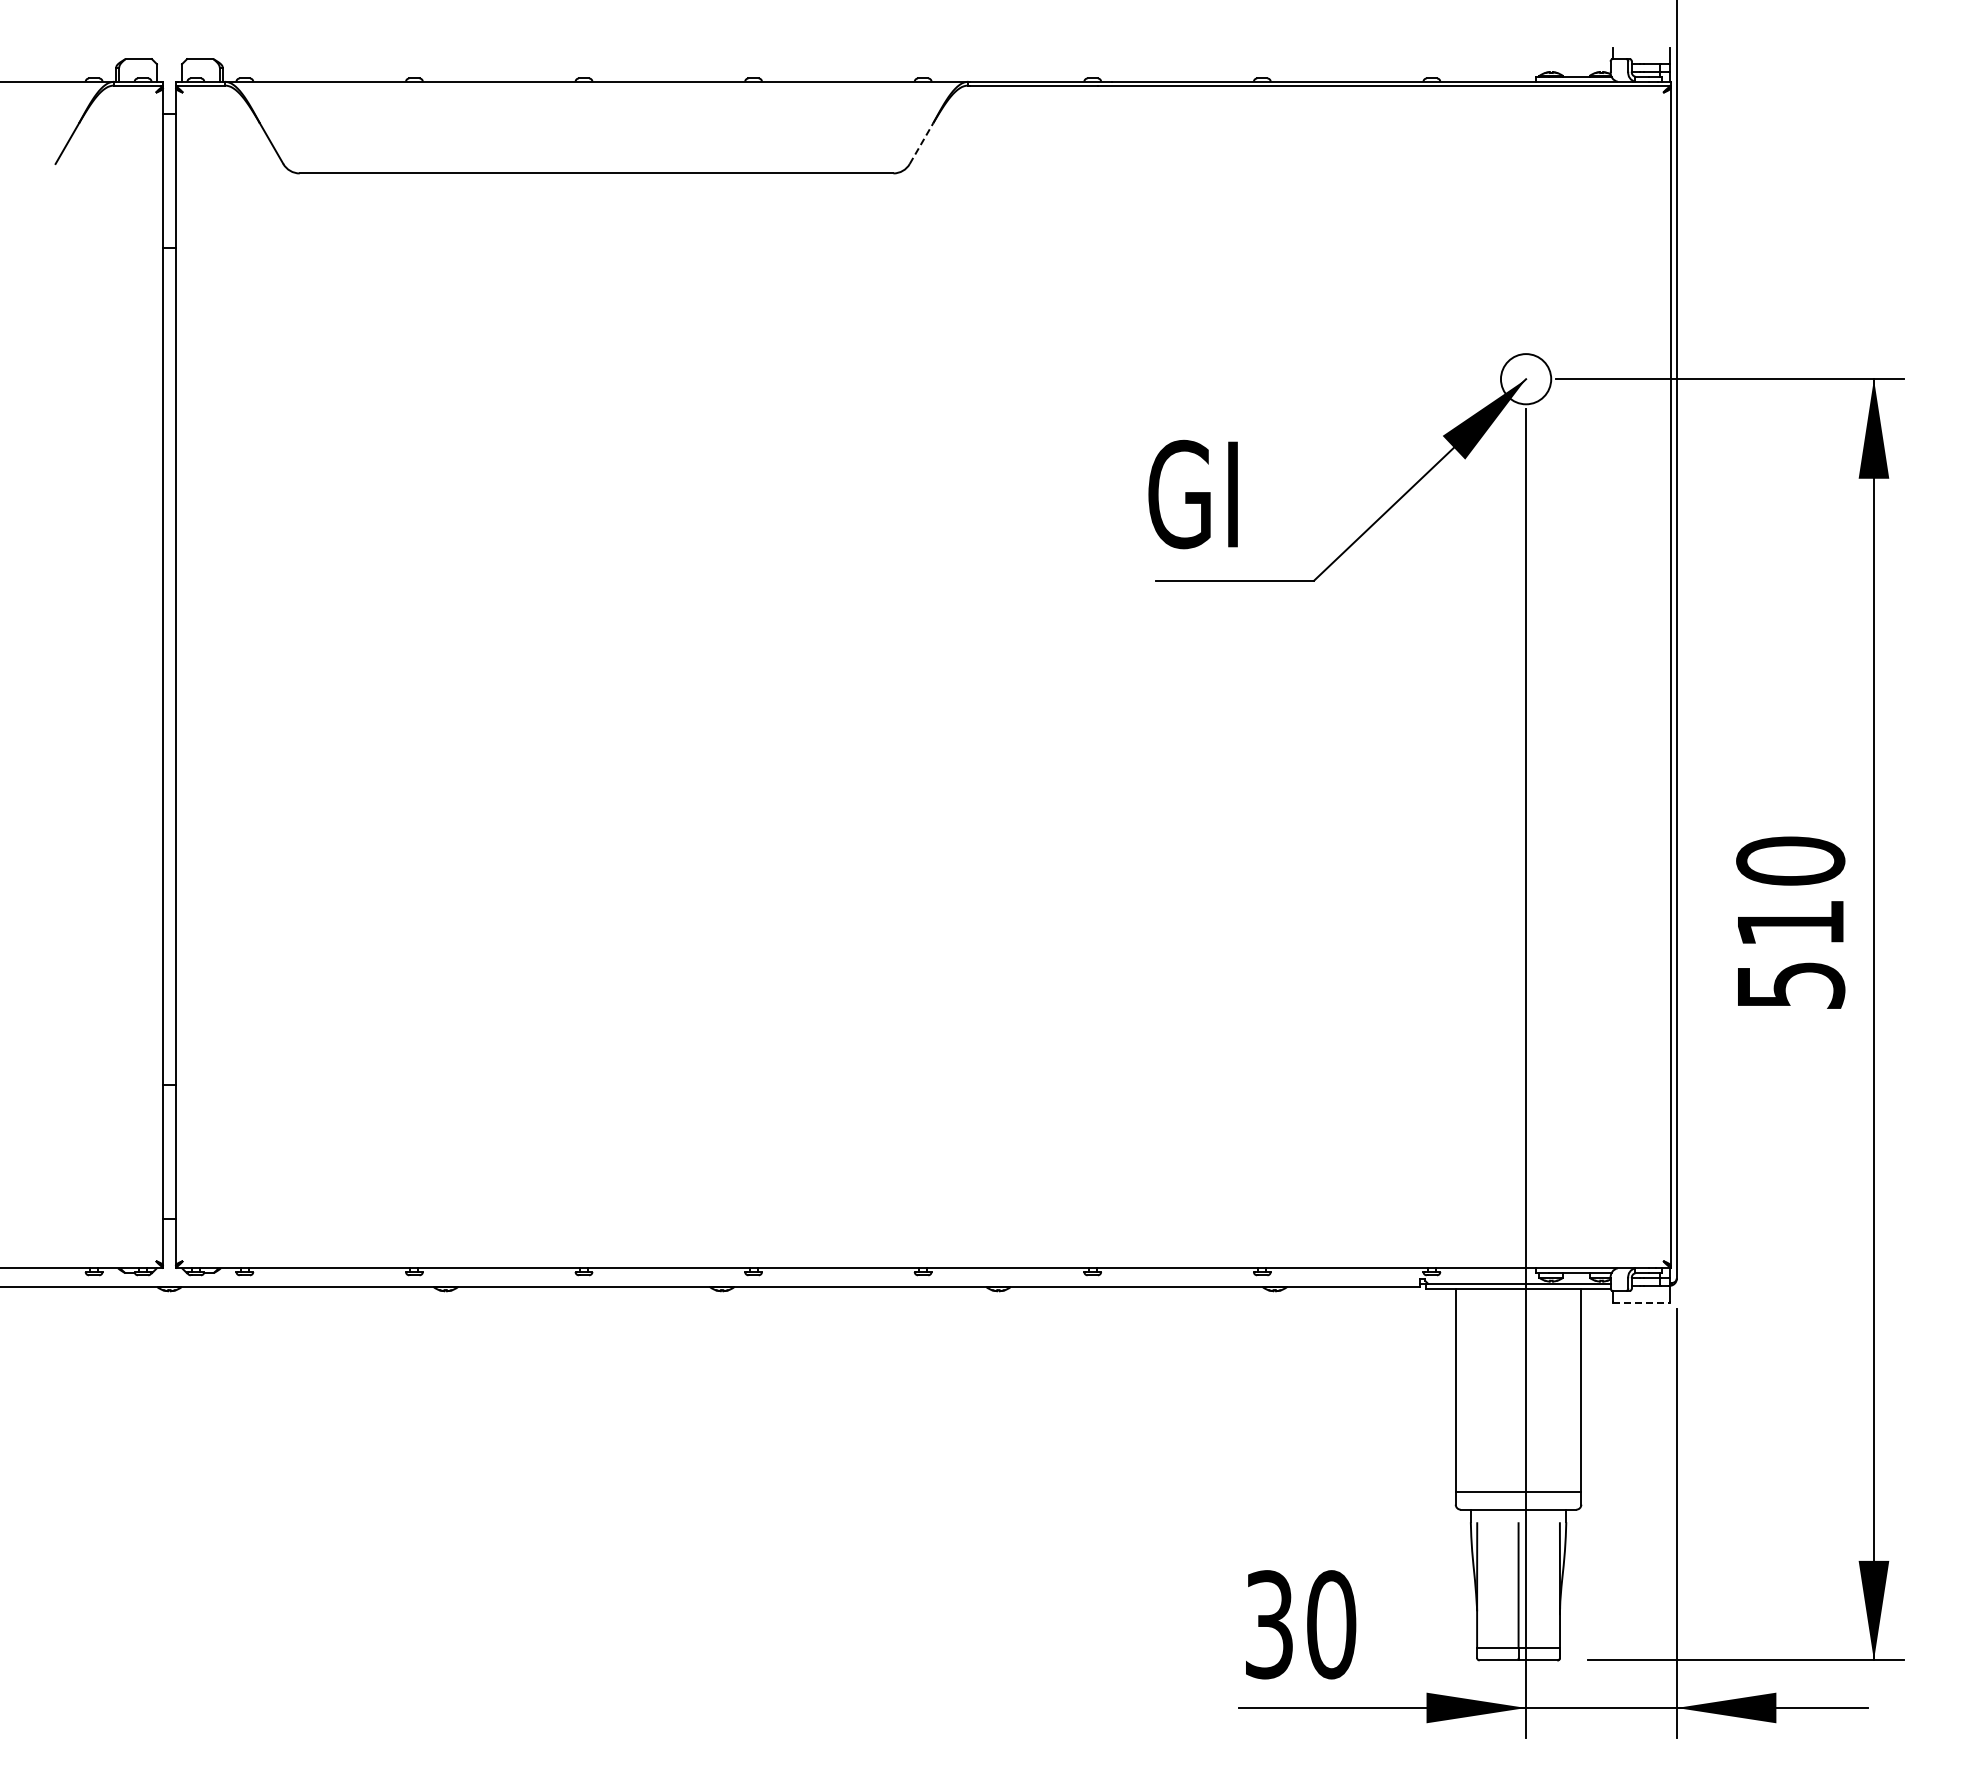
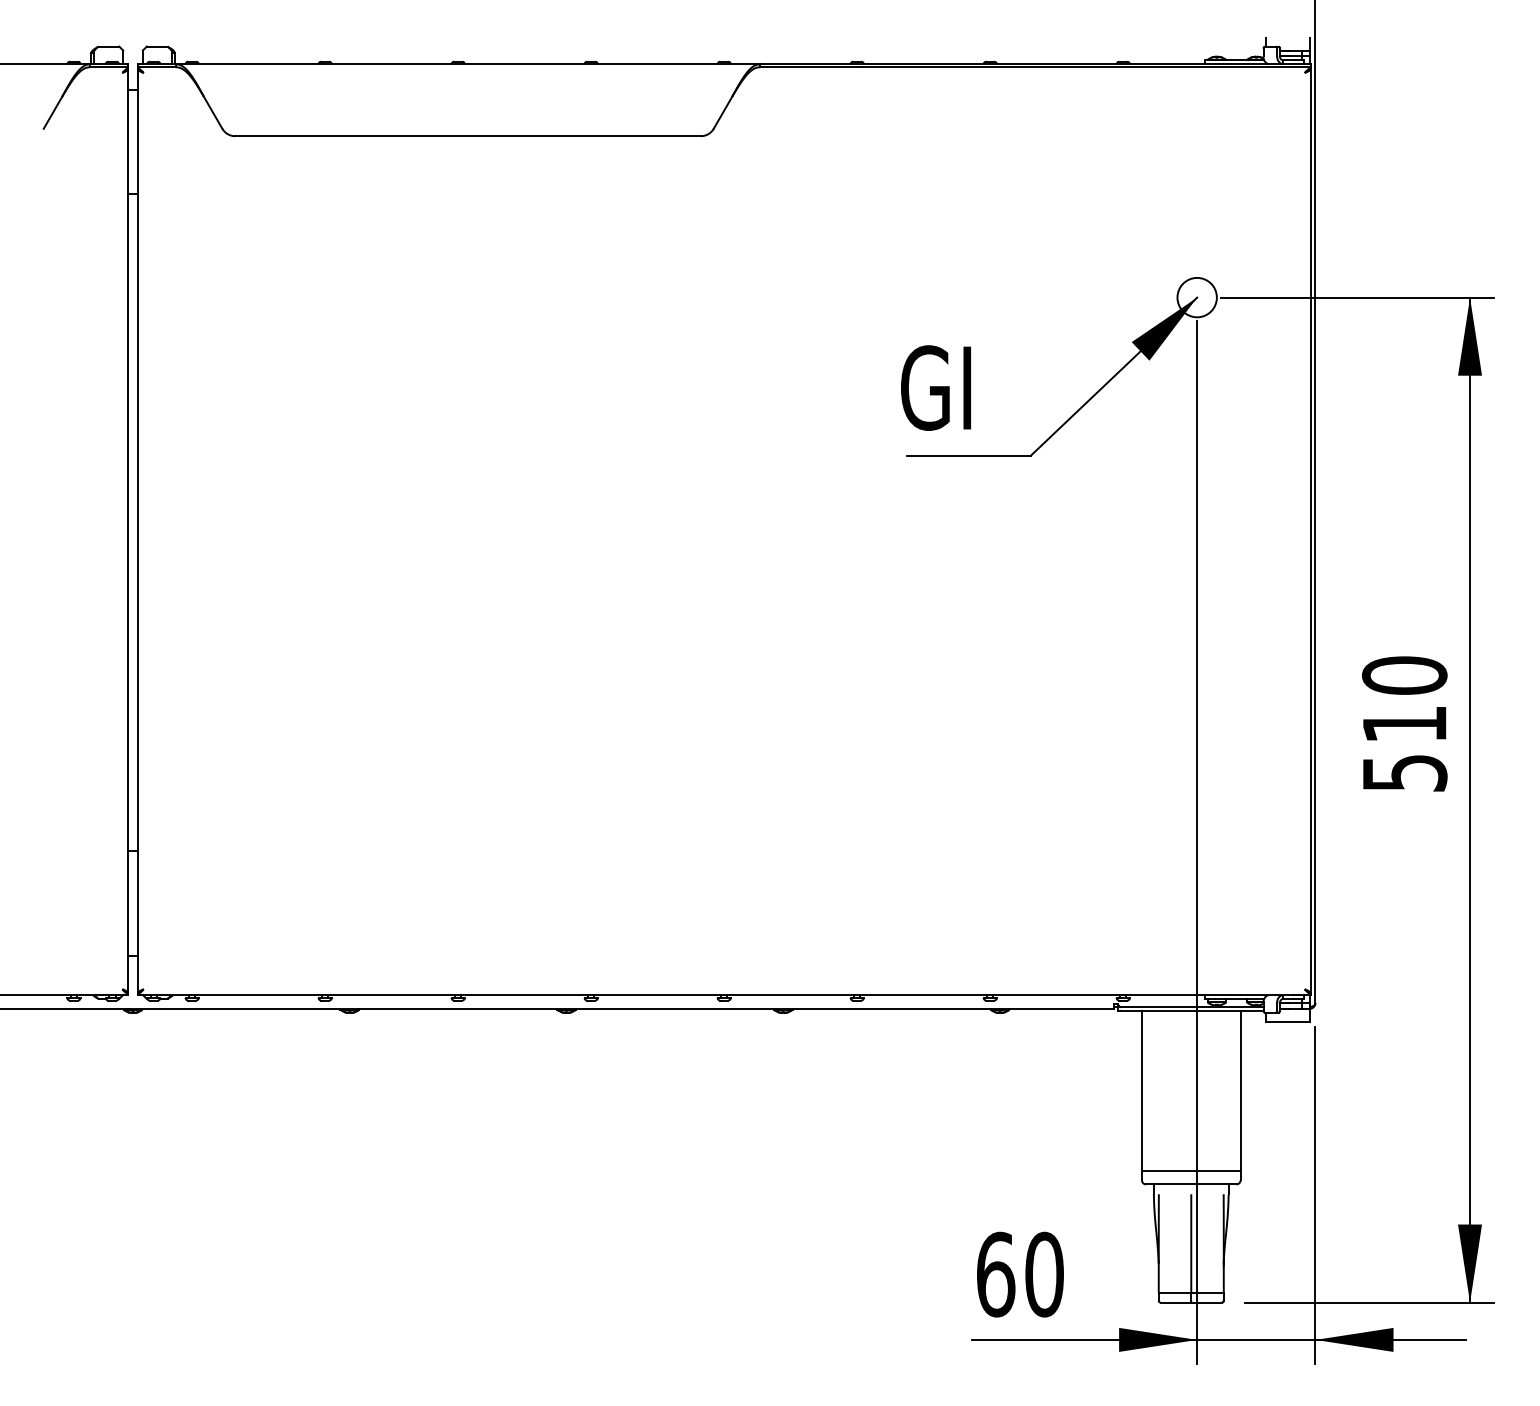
line: (921, 143) -> (722, 112), dashed -> solid
line: (1642, 1303) -> (1288, 1022), dashed -> solid
text: (1269, 1624) -> (995, 1274), 30 -> 60

